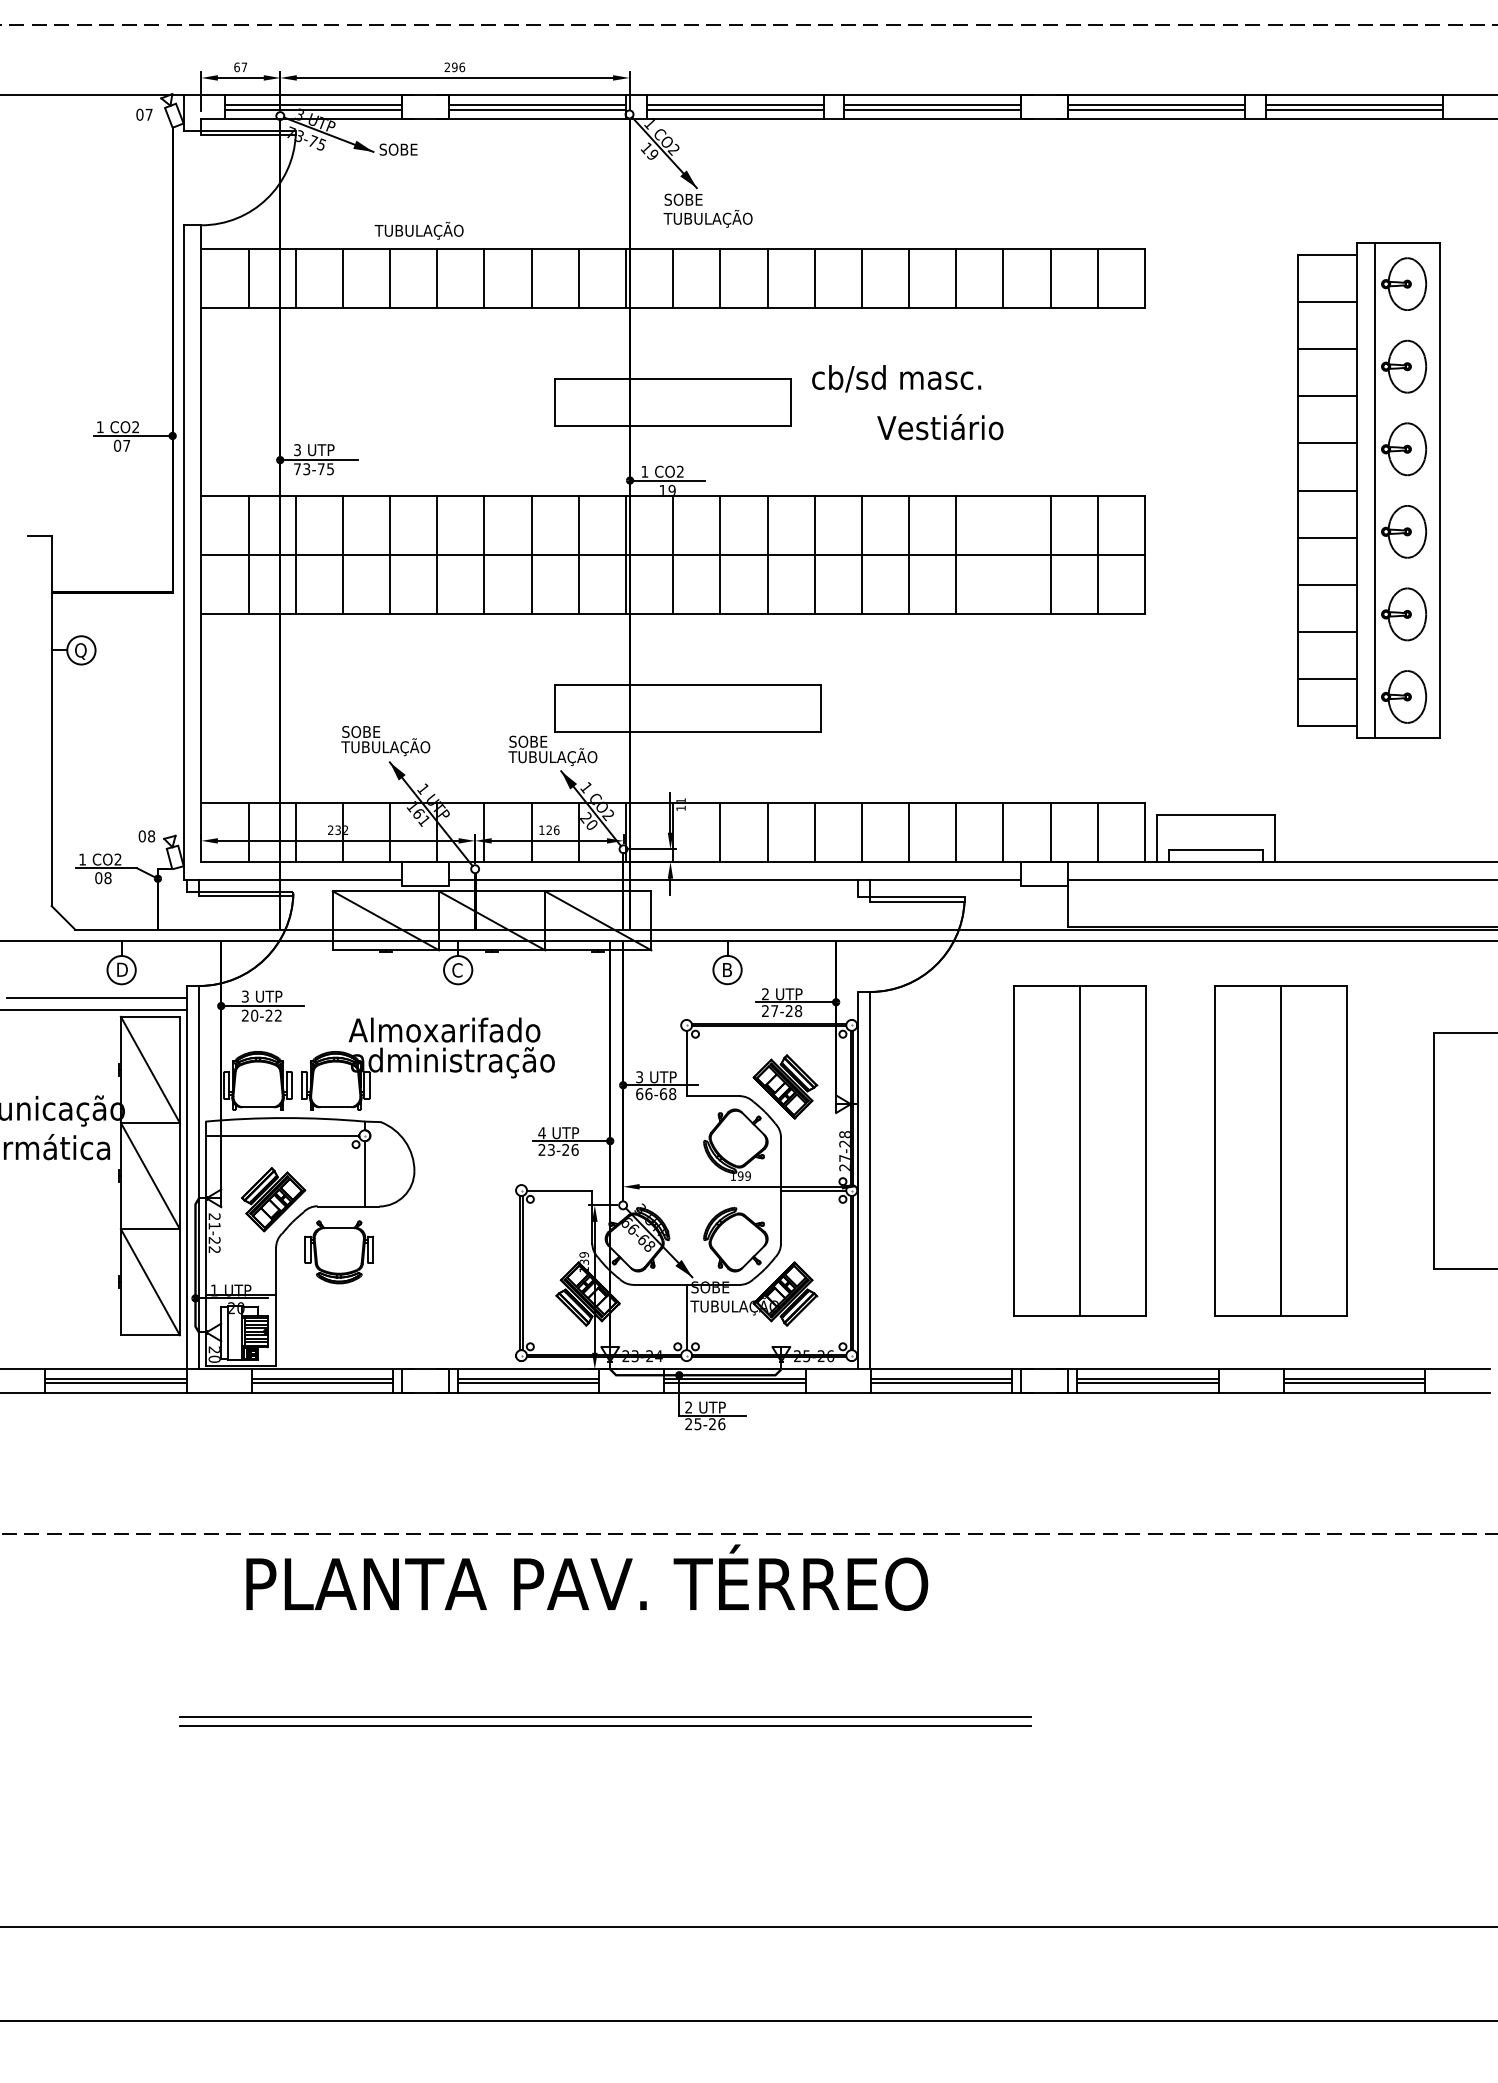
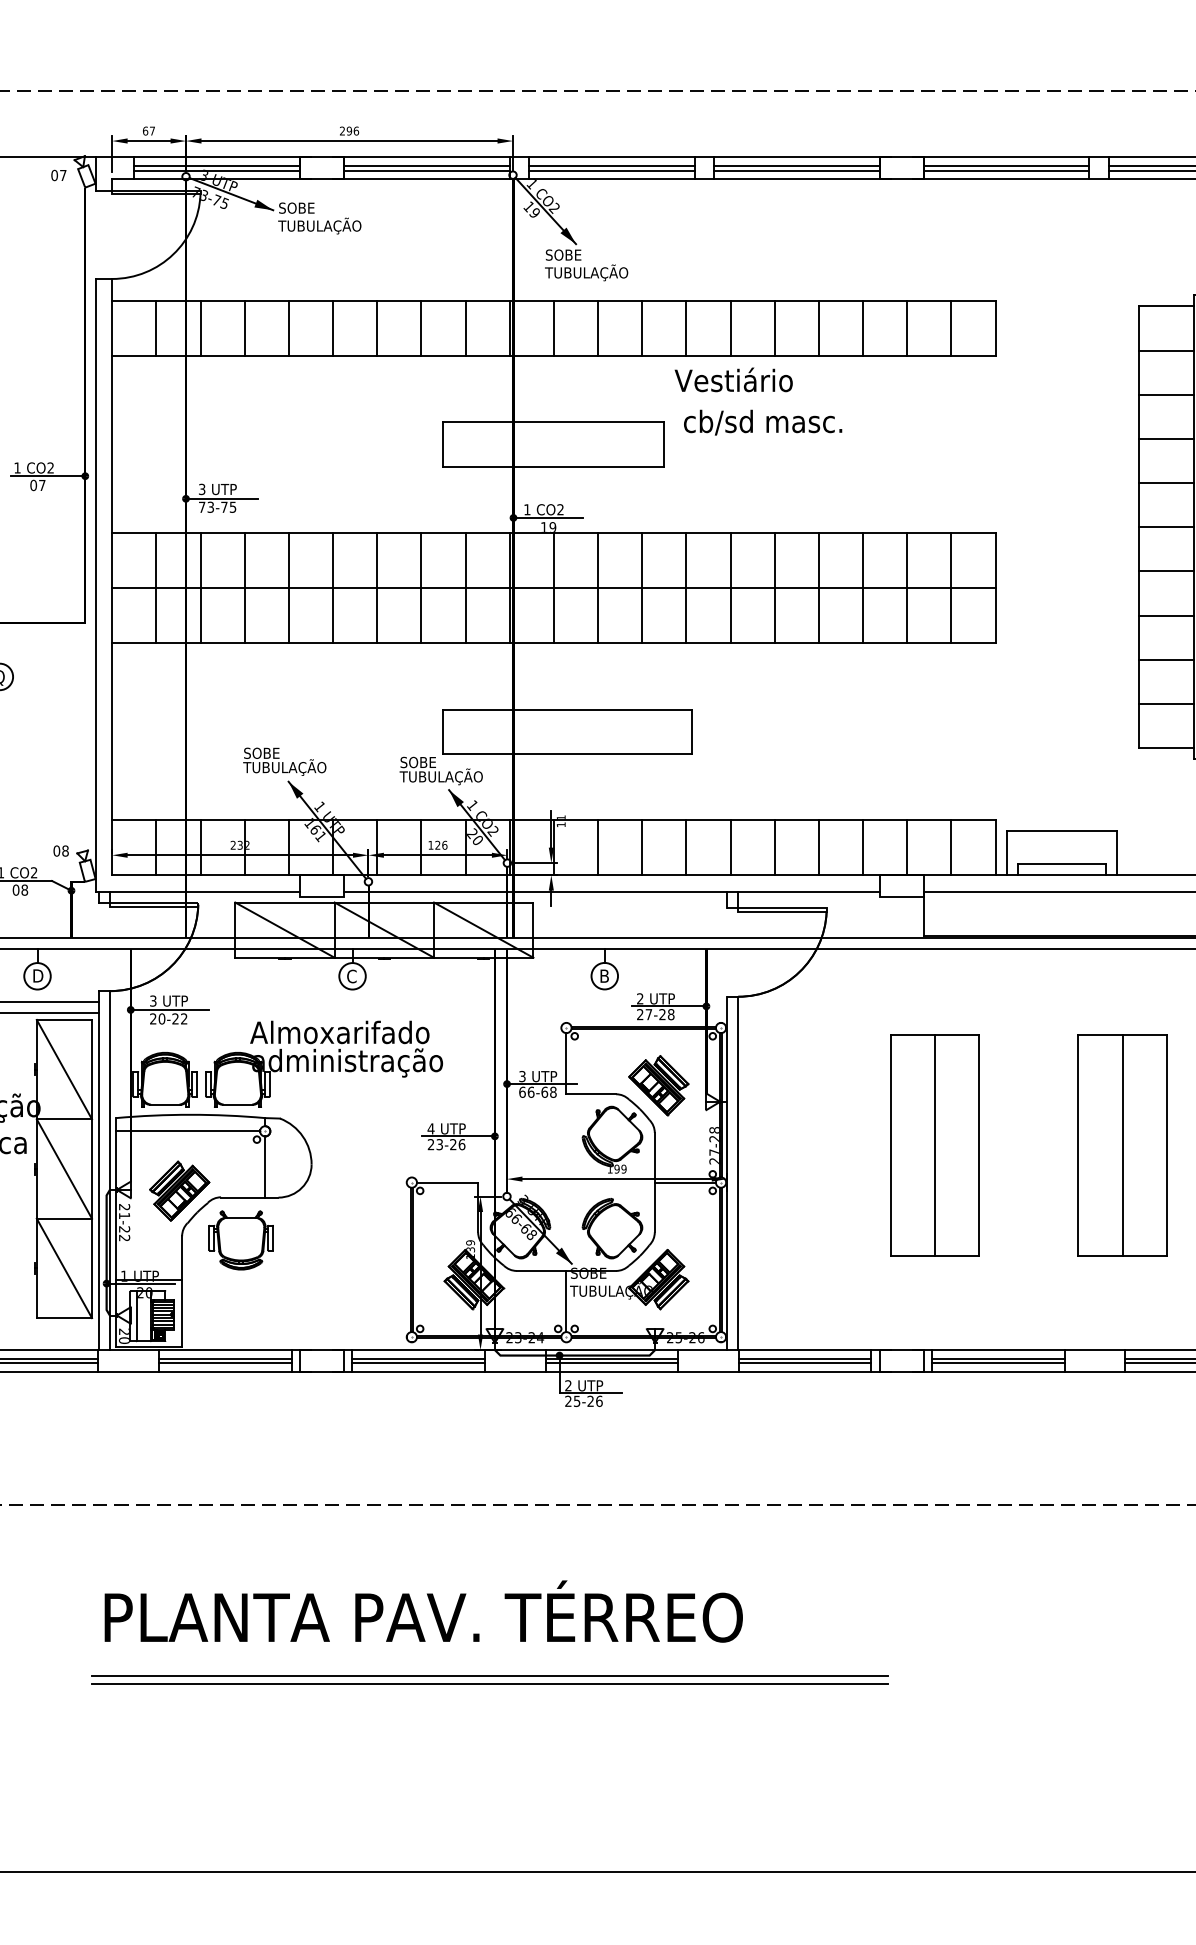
text: (418, 230) -> (319, 225), moved
text: (940, 427) -> (733, 380), moved
line: (1003, 555) -> (863, 588), added
part: (1079, 1150) -> (934, 1145), size x0.71
part: (1280, 1150) -> (1122, 1145), size x0.71
text: (587, 1577) -> (424, 1611), moved

